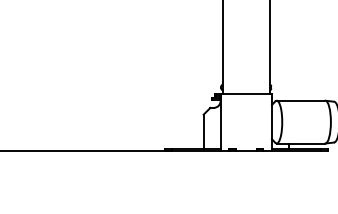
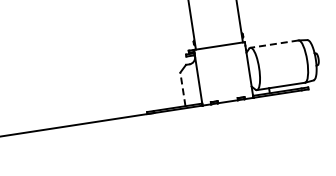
line: (300, 100) -> (273, 43), solid -> dashed
line: (203, 131) -> (182, 89), solid -> dashed

